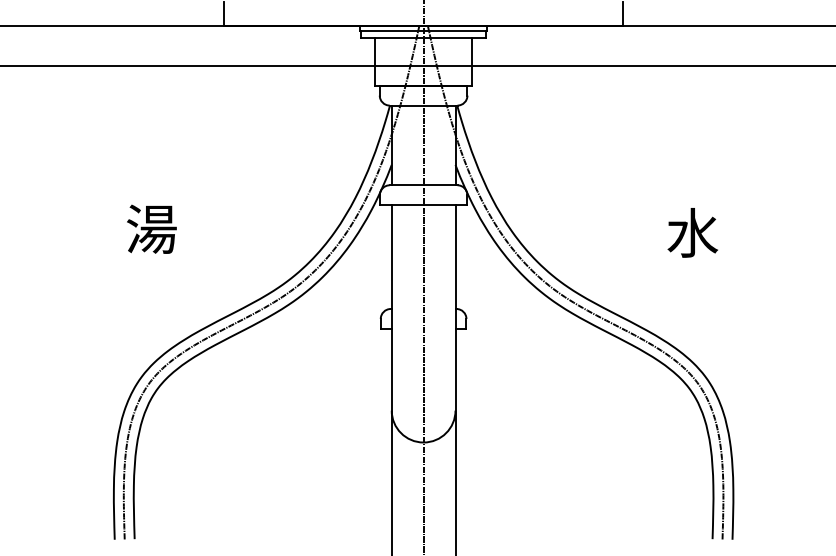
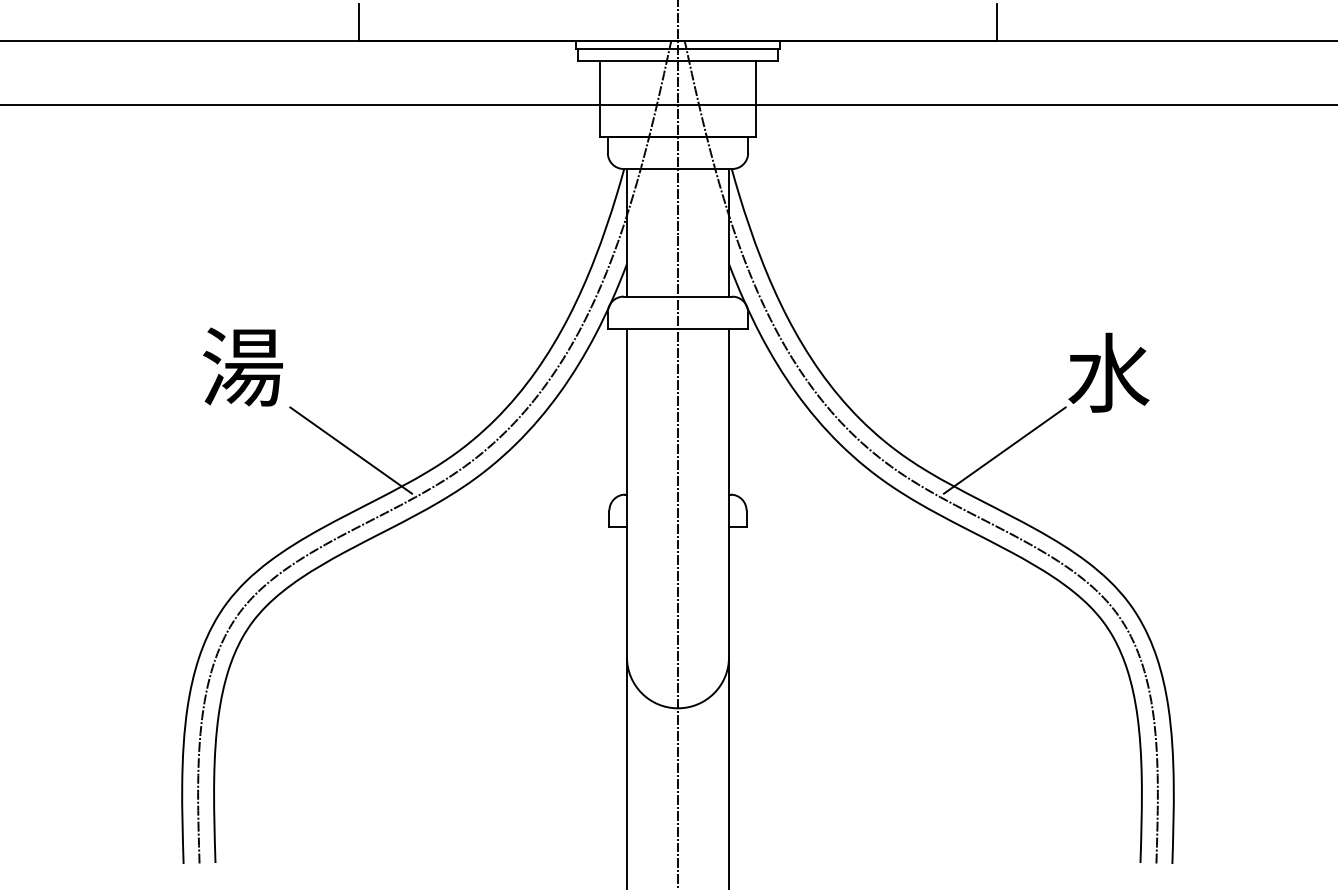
line: (219, 281) -> (351, 450), added
line: (627, 281) -> (1004, 450), added

